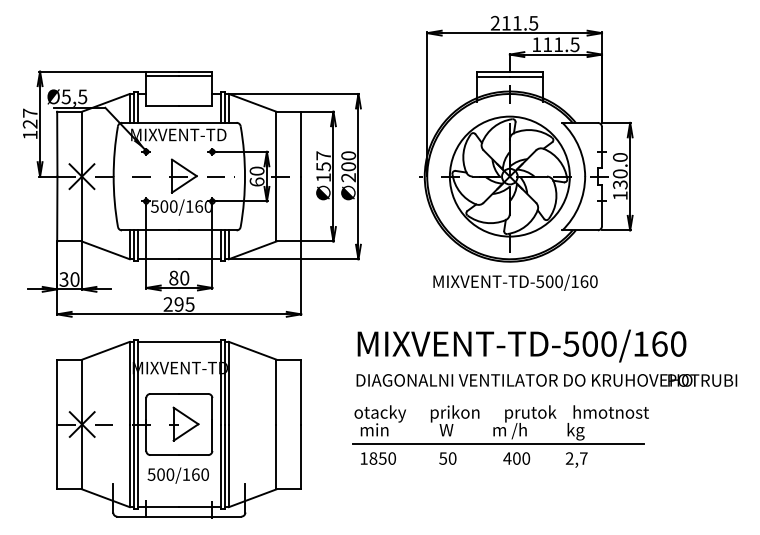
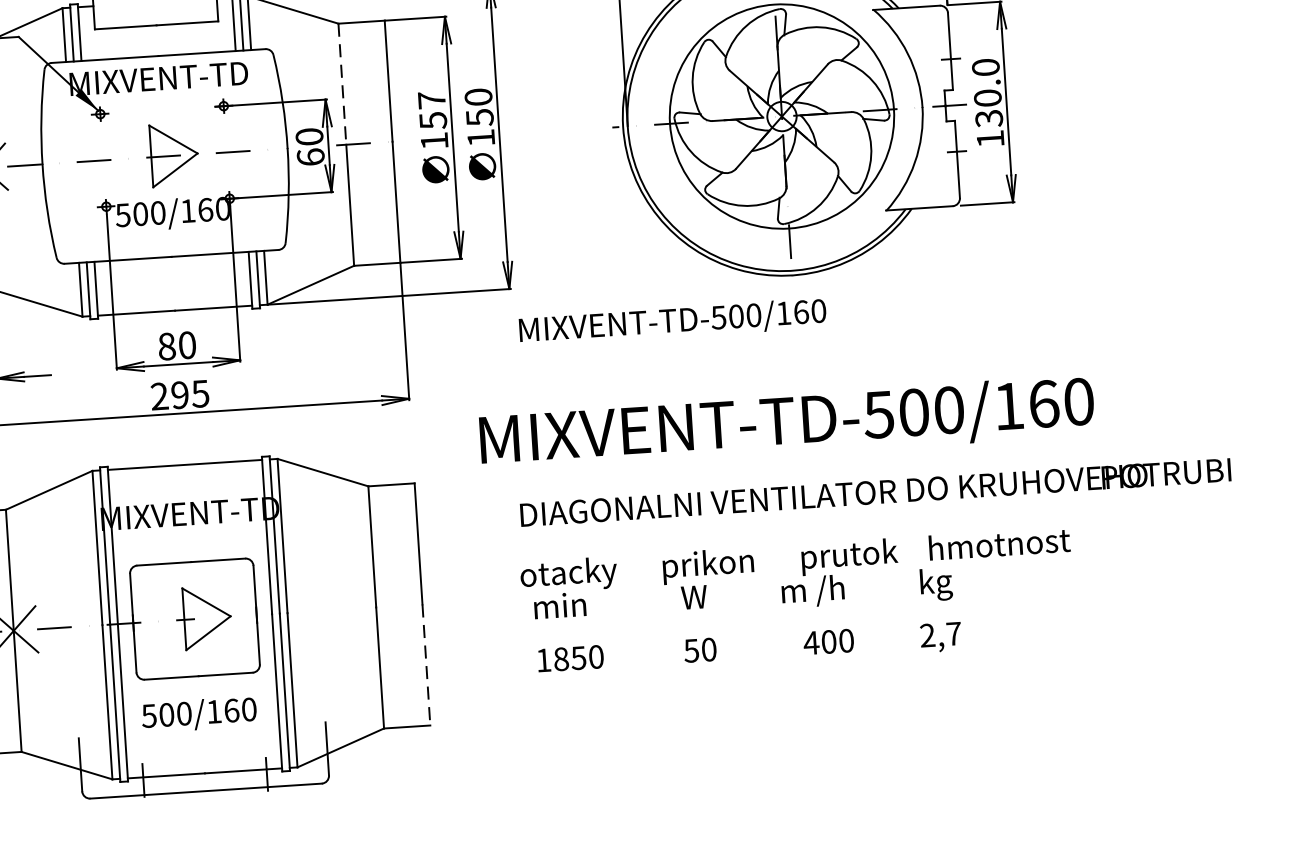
line: (276, 144) -> (342, 84), solid -> dashed
text: (348, 172) -> (480, 128), 200 -> 150
text: (515, 282) -> (672, 322), moved
text: (521, 345) -> (786, 423), moved
line: (498, 443) -> (792, 616), removed
line: (301, 457) -> (426, 665), solid -> dashed

